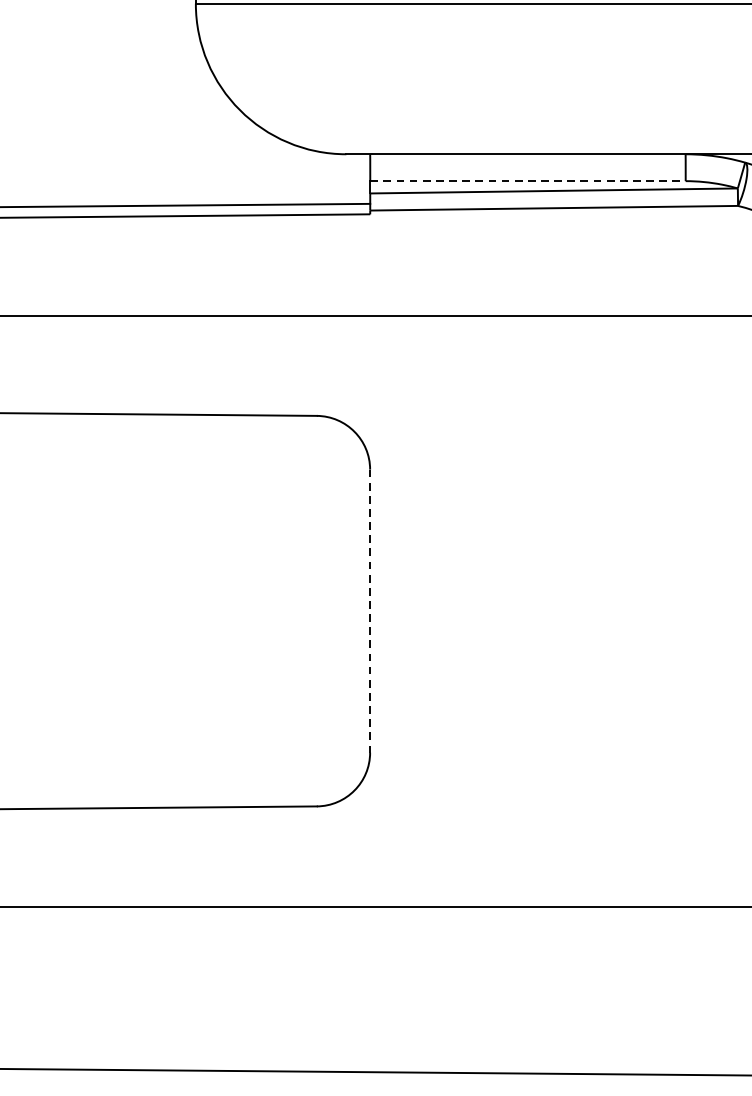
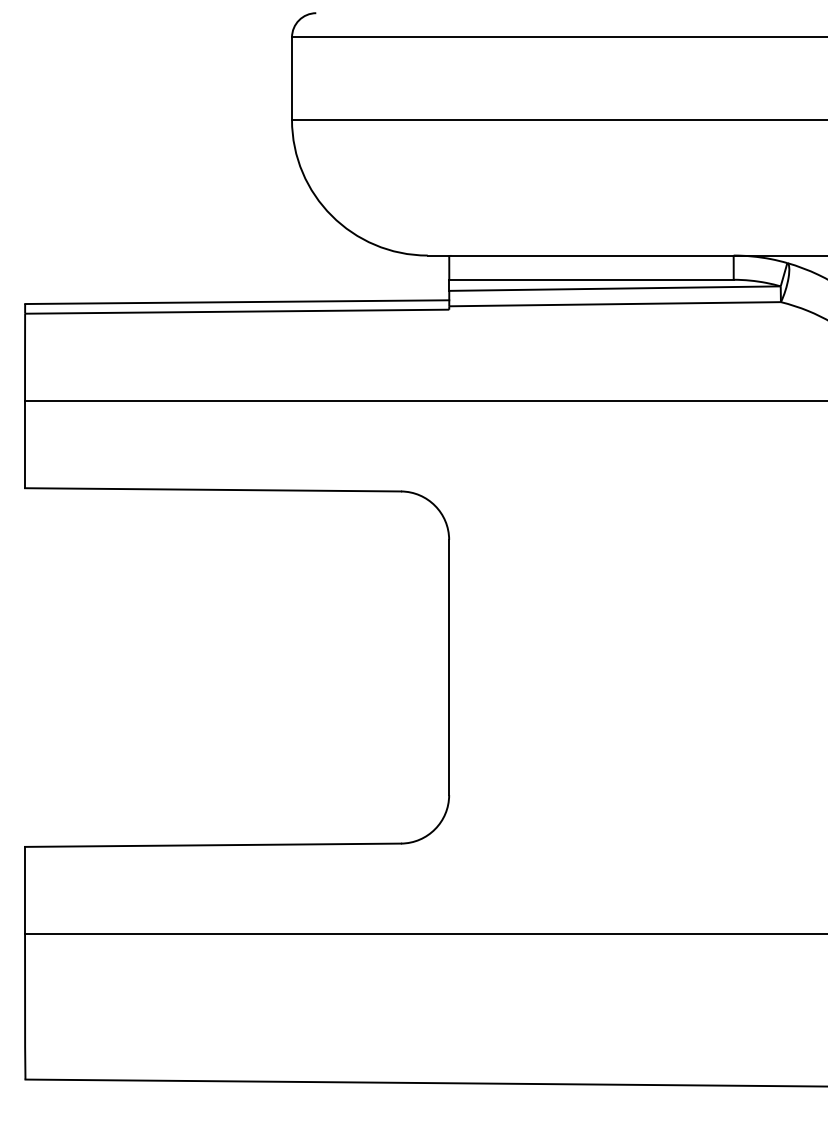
line: (527, 180) -> (591, 279), dashed -> solid
line: (370, 611) -> (449, 667), dashed -> solid

